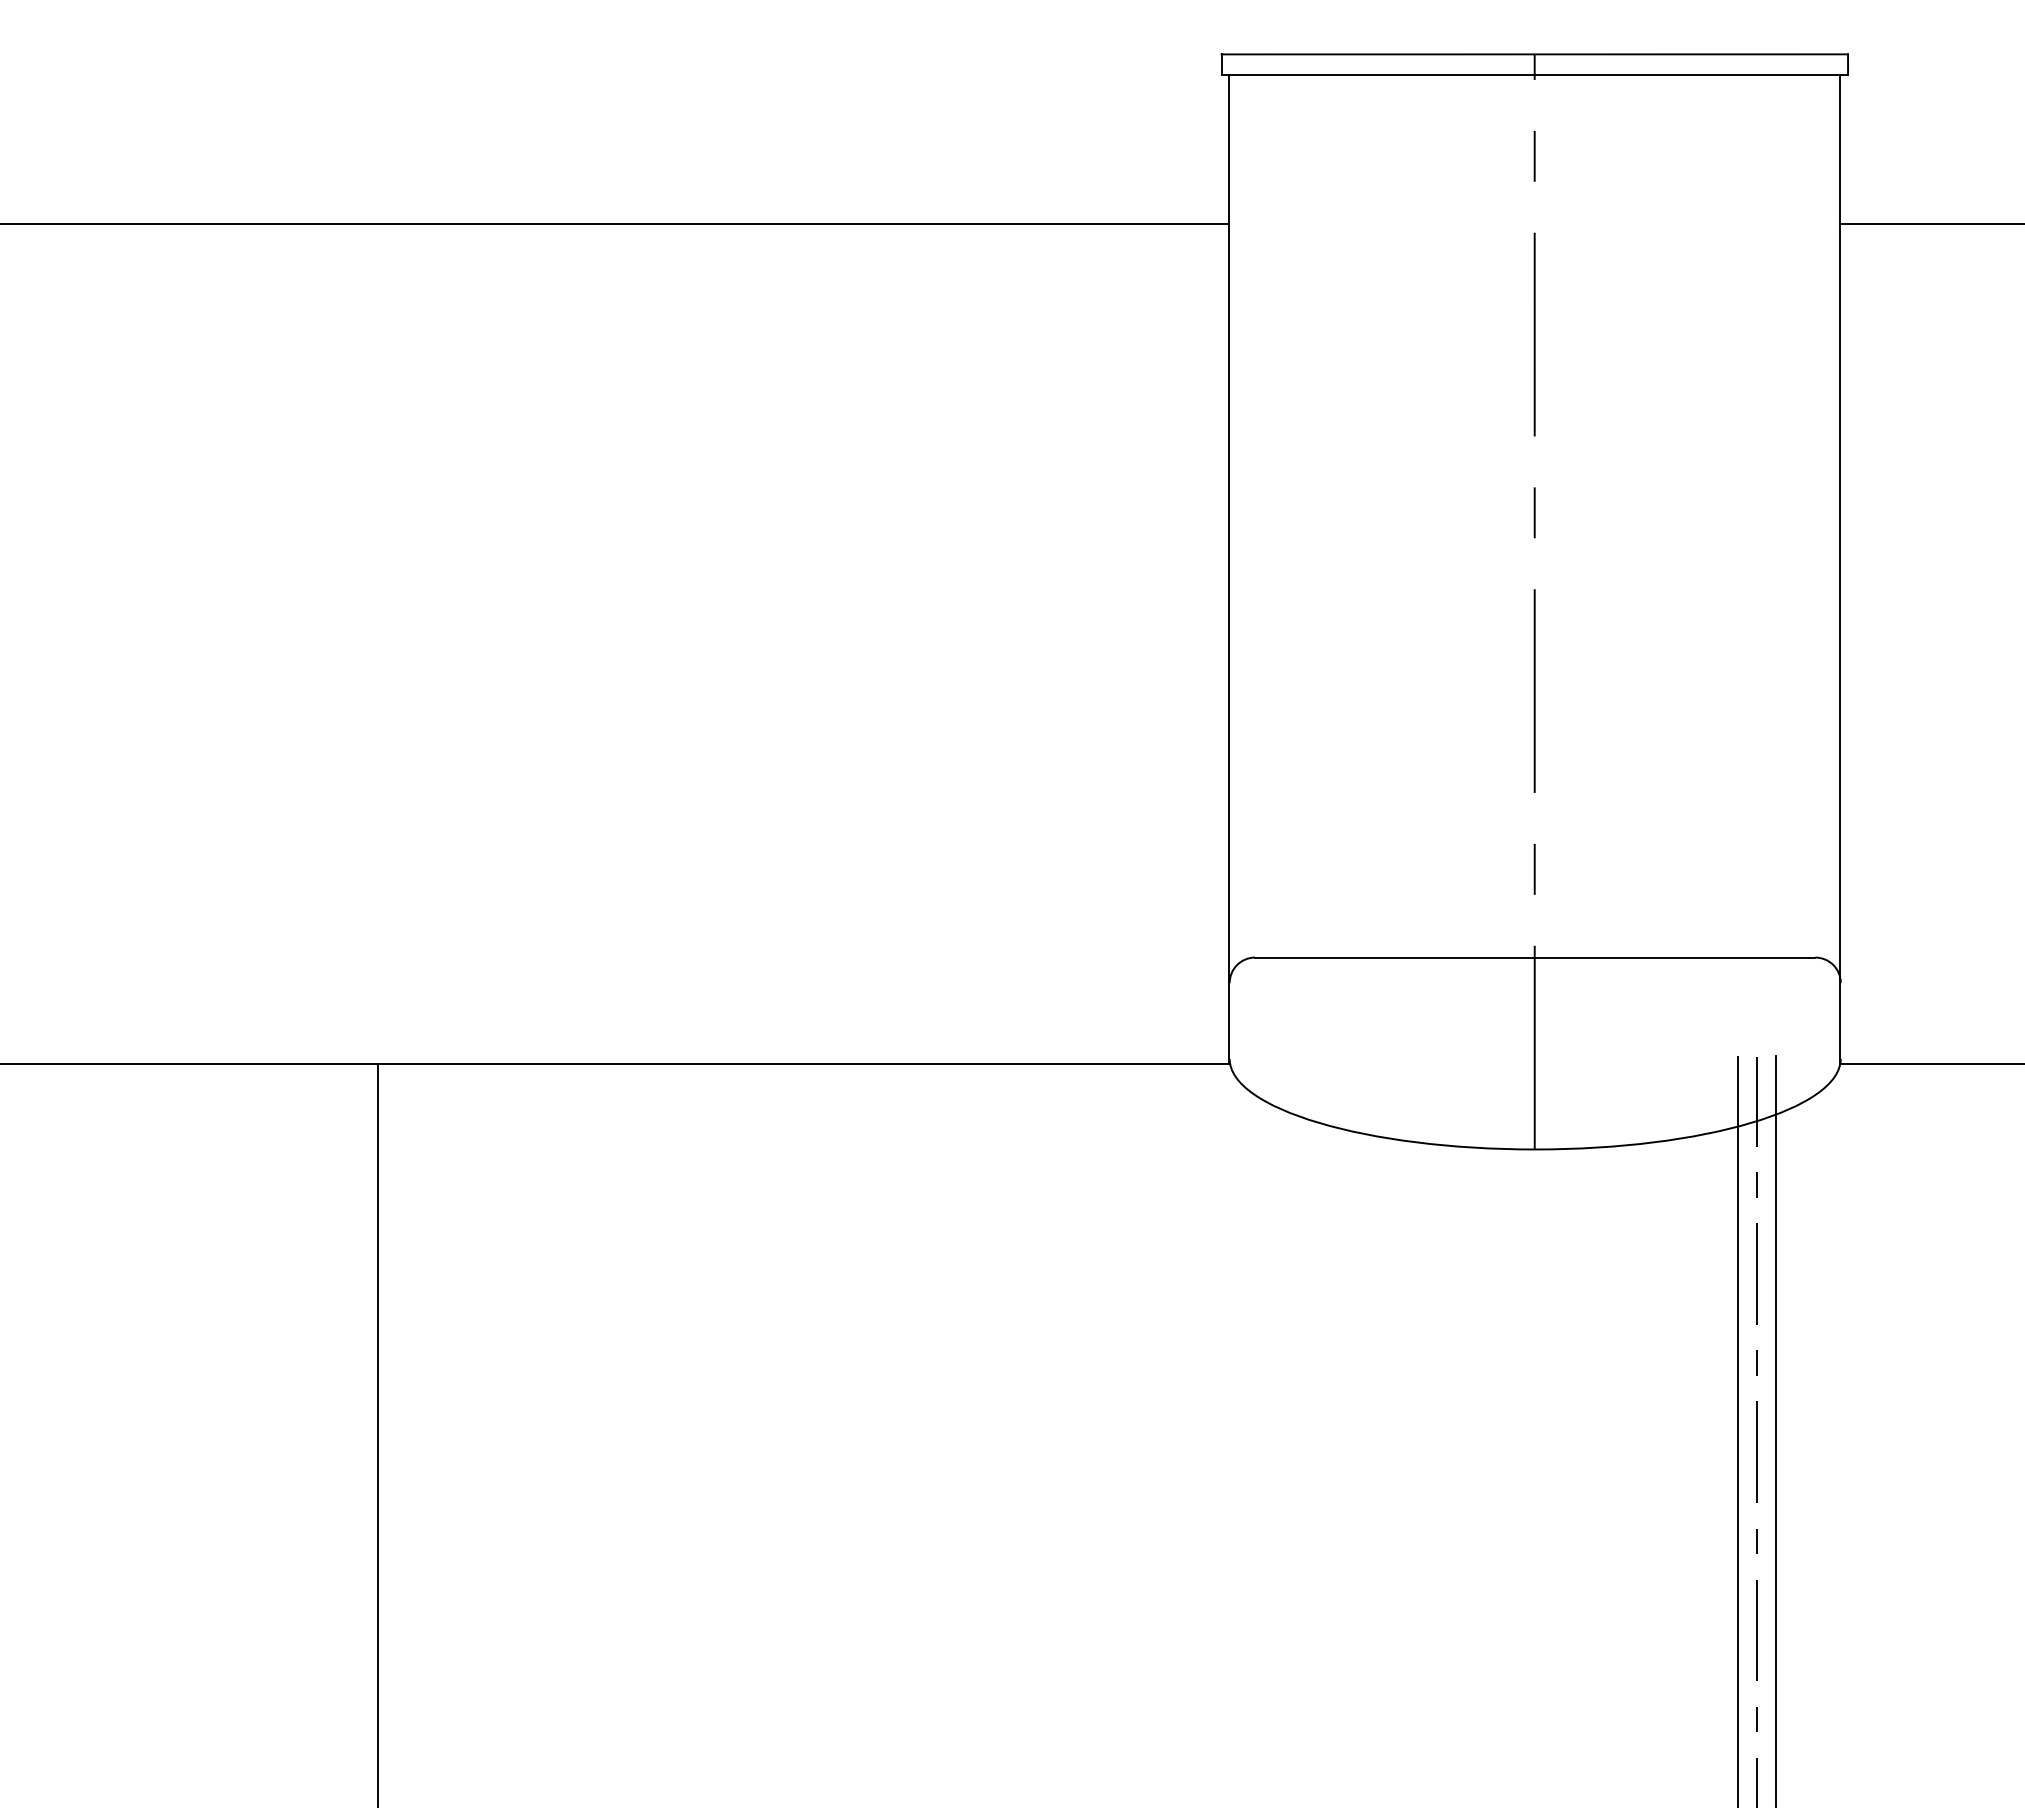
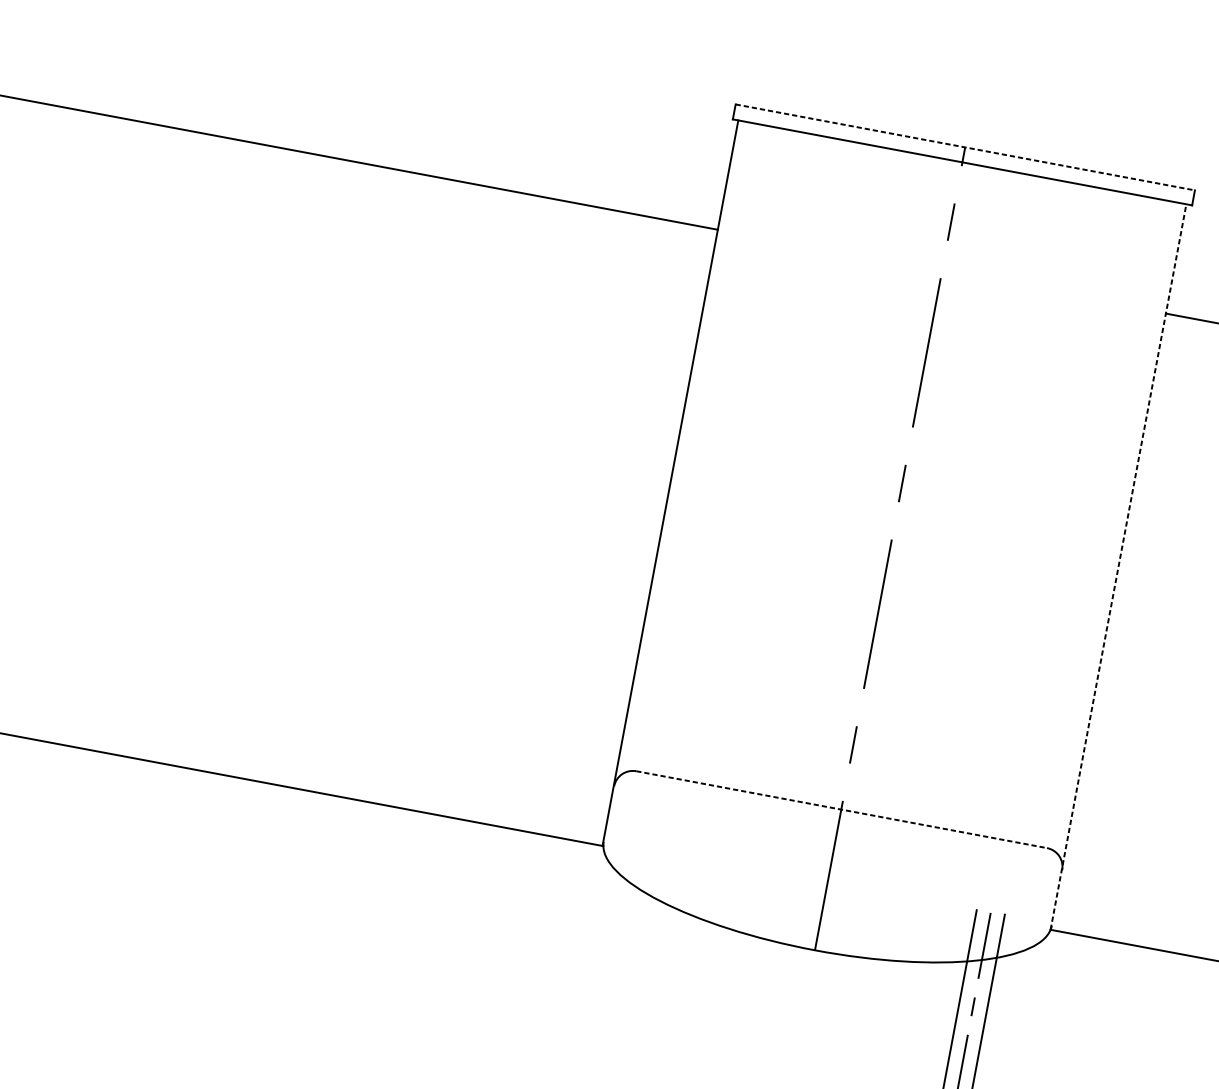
line: (1535, 54) -> (965, 147), solid -> dashed
line: (1840, 569) -> (1118, 567), solid -> dashed
line: (1535, 957) -> (841, 809), solid -> dashed

